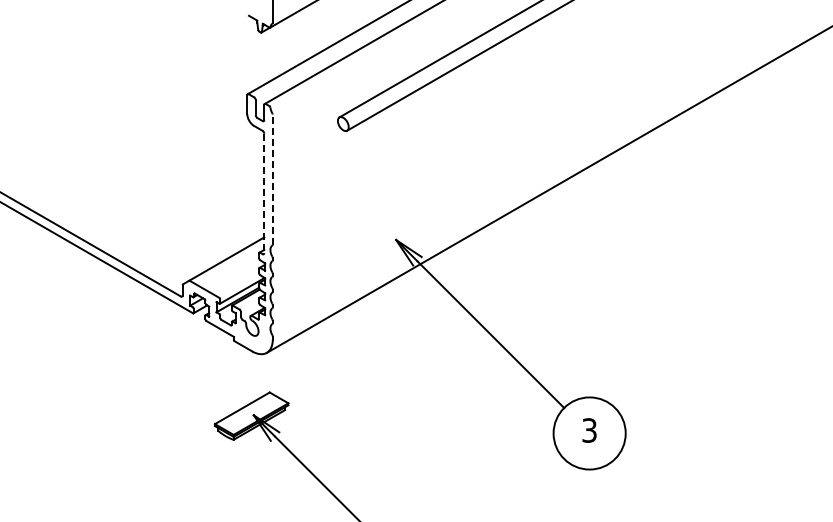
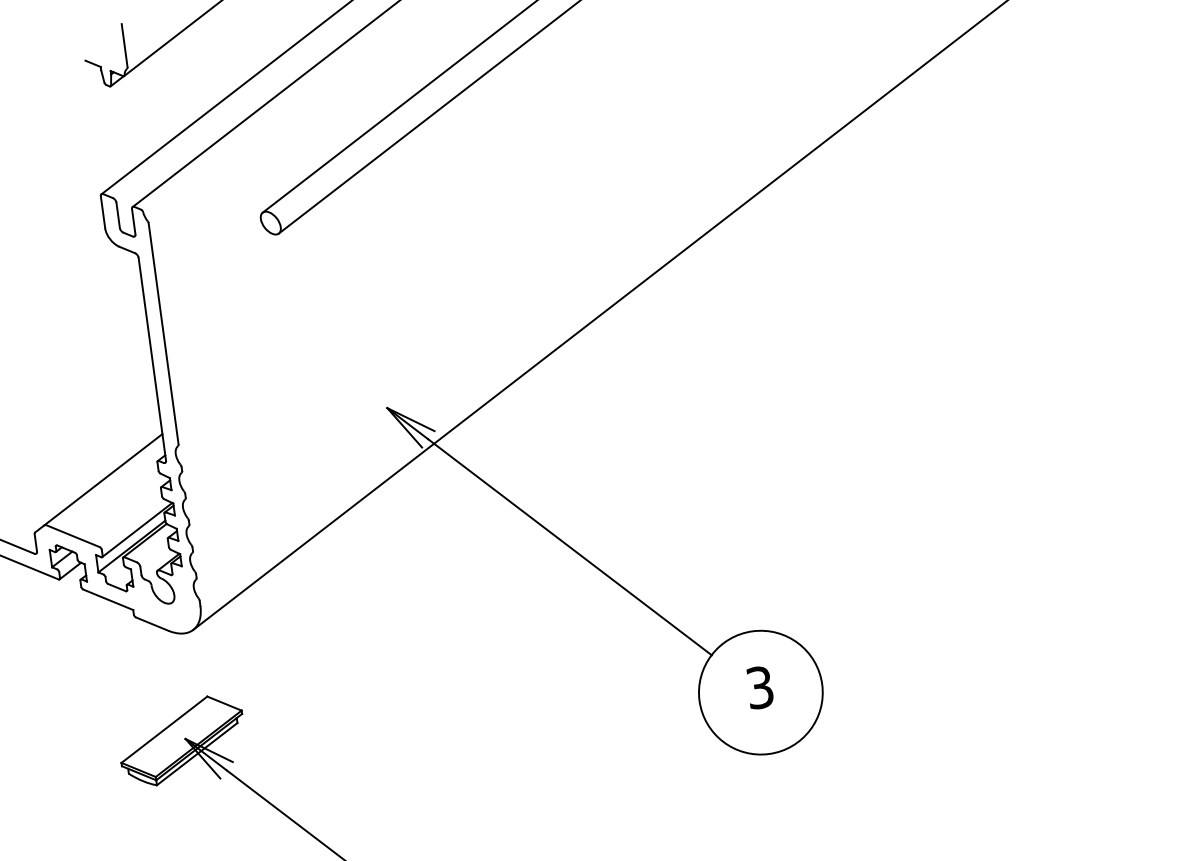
line: (272, 179) -> (163, 333), dashed -> solid
line: (264, 193) -> (152, 359), dashed -> solid

